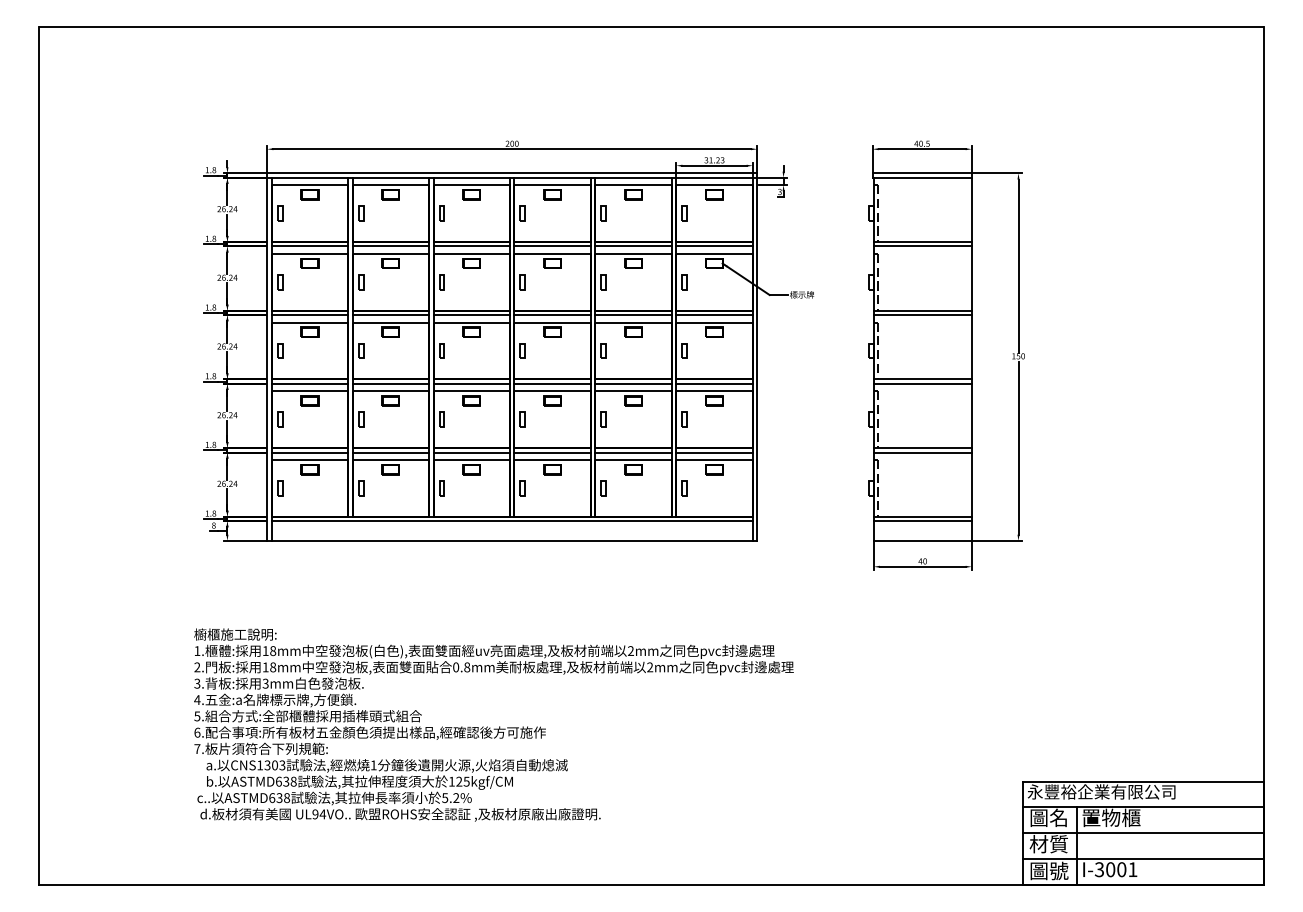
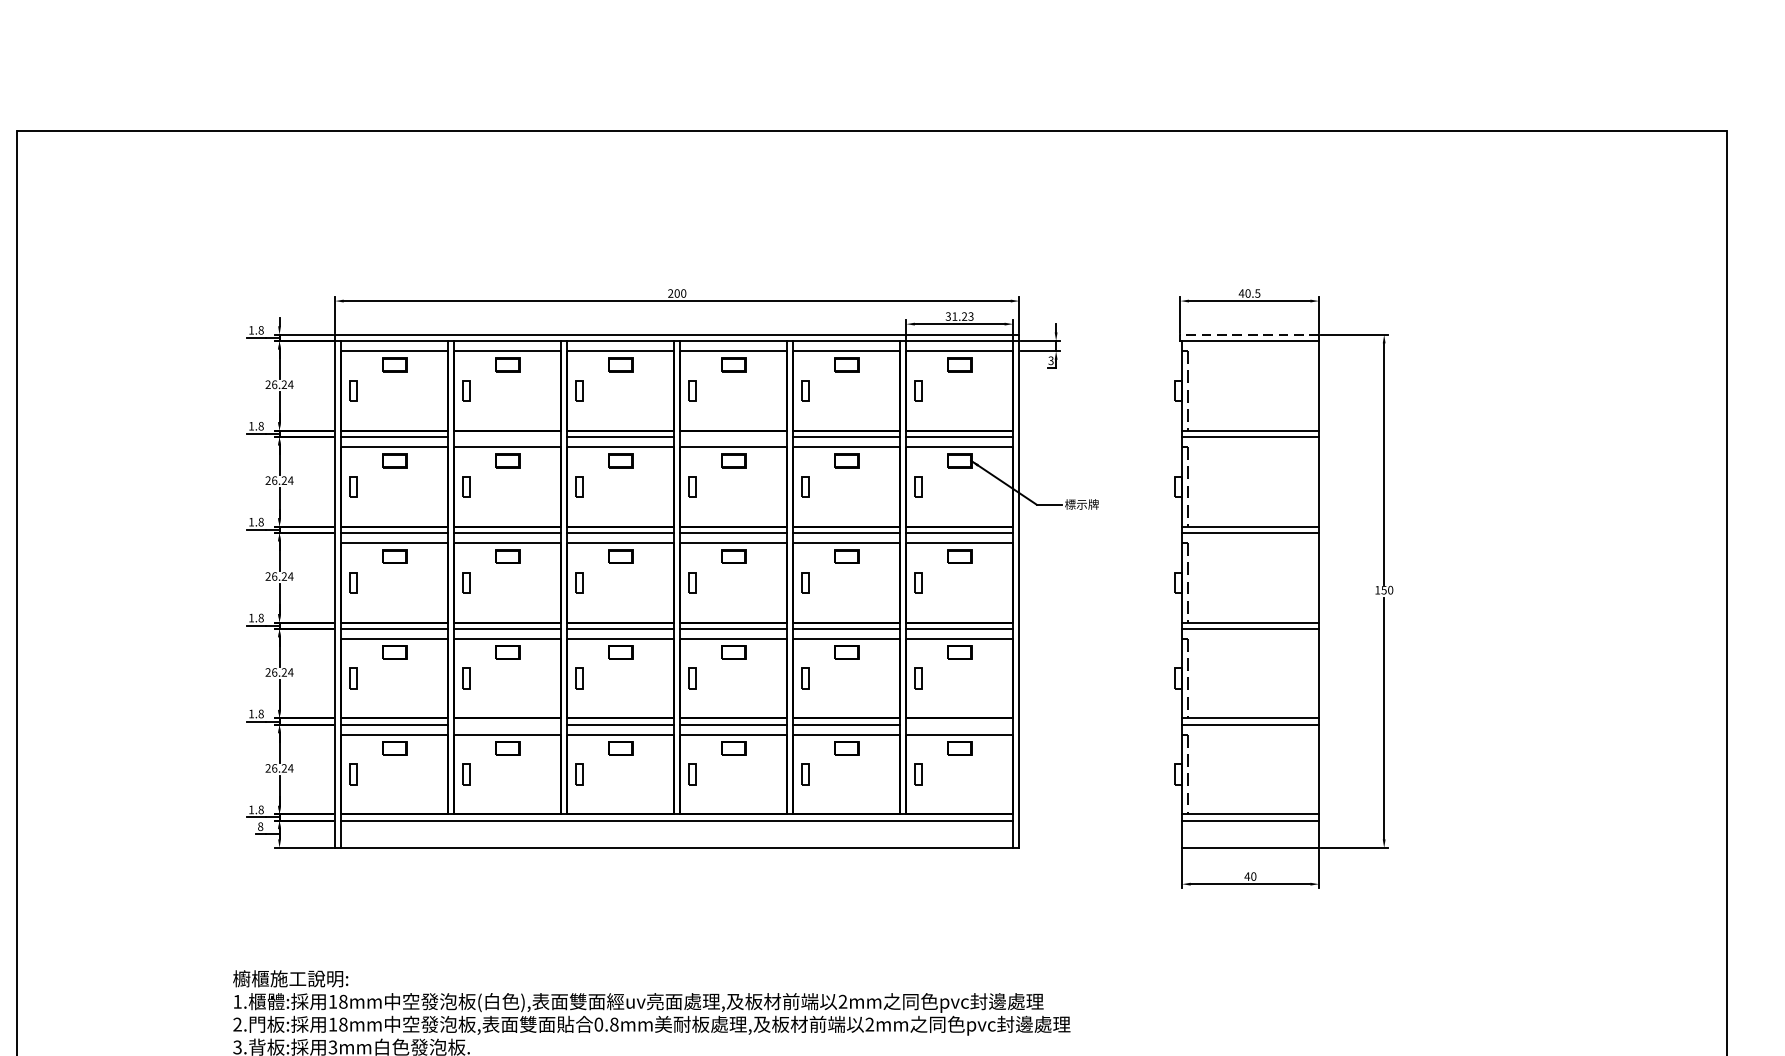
line: (922, 173) -> (1250, 334), solid -> dashed
line: (390, 246) -> (507, 436), removed
line: (552, 246) -> (733, 436), removed
line: (390, 452) -> (507, 724), removed
line: (714, 452) -> (959, 724), removed

